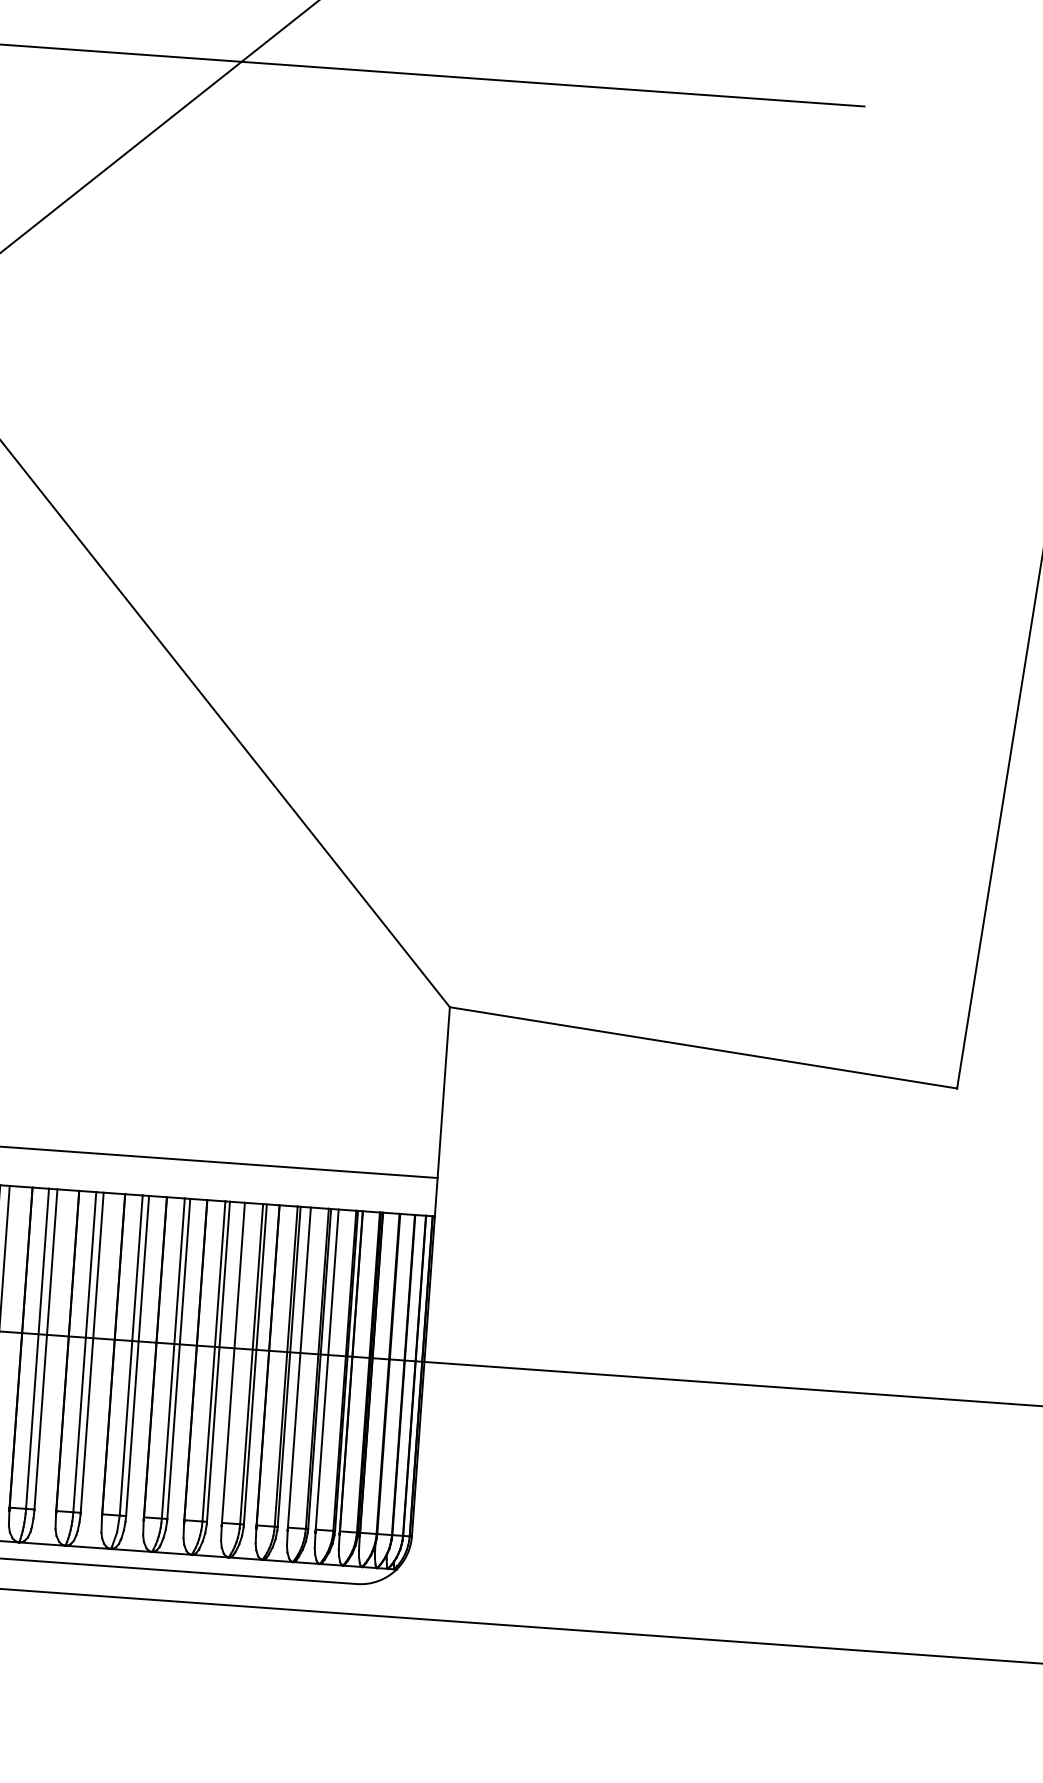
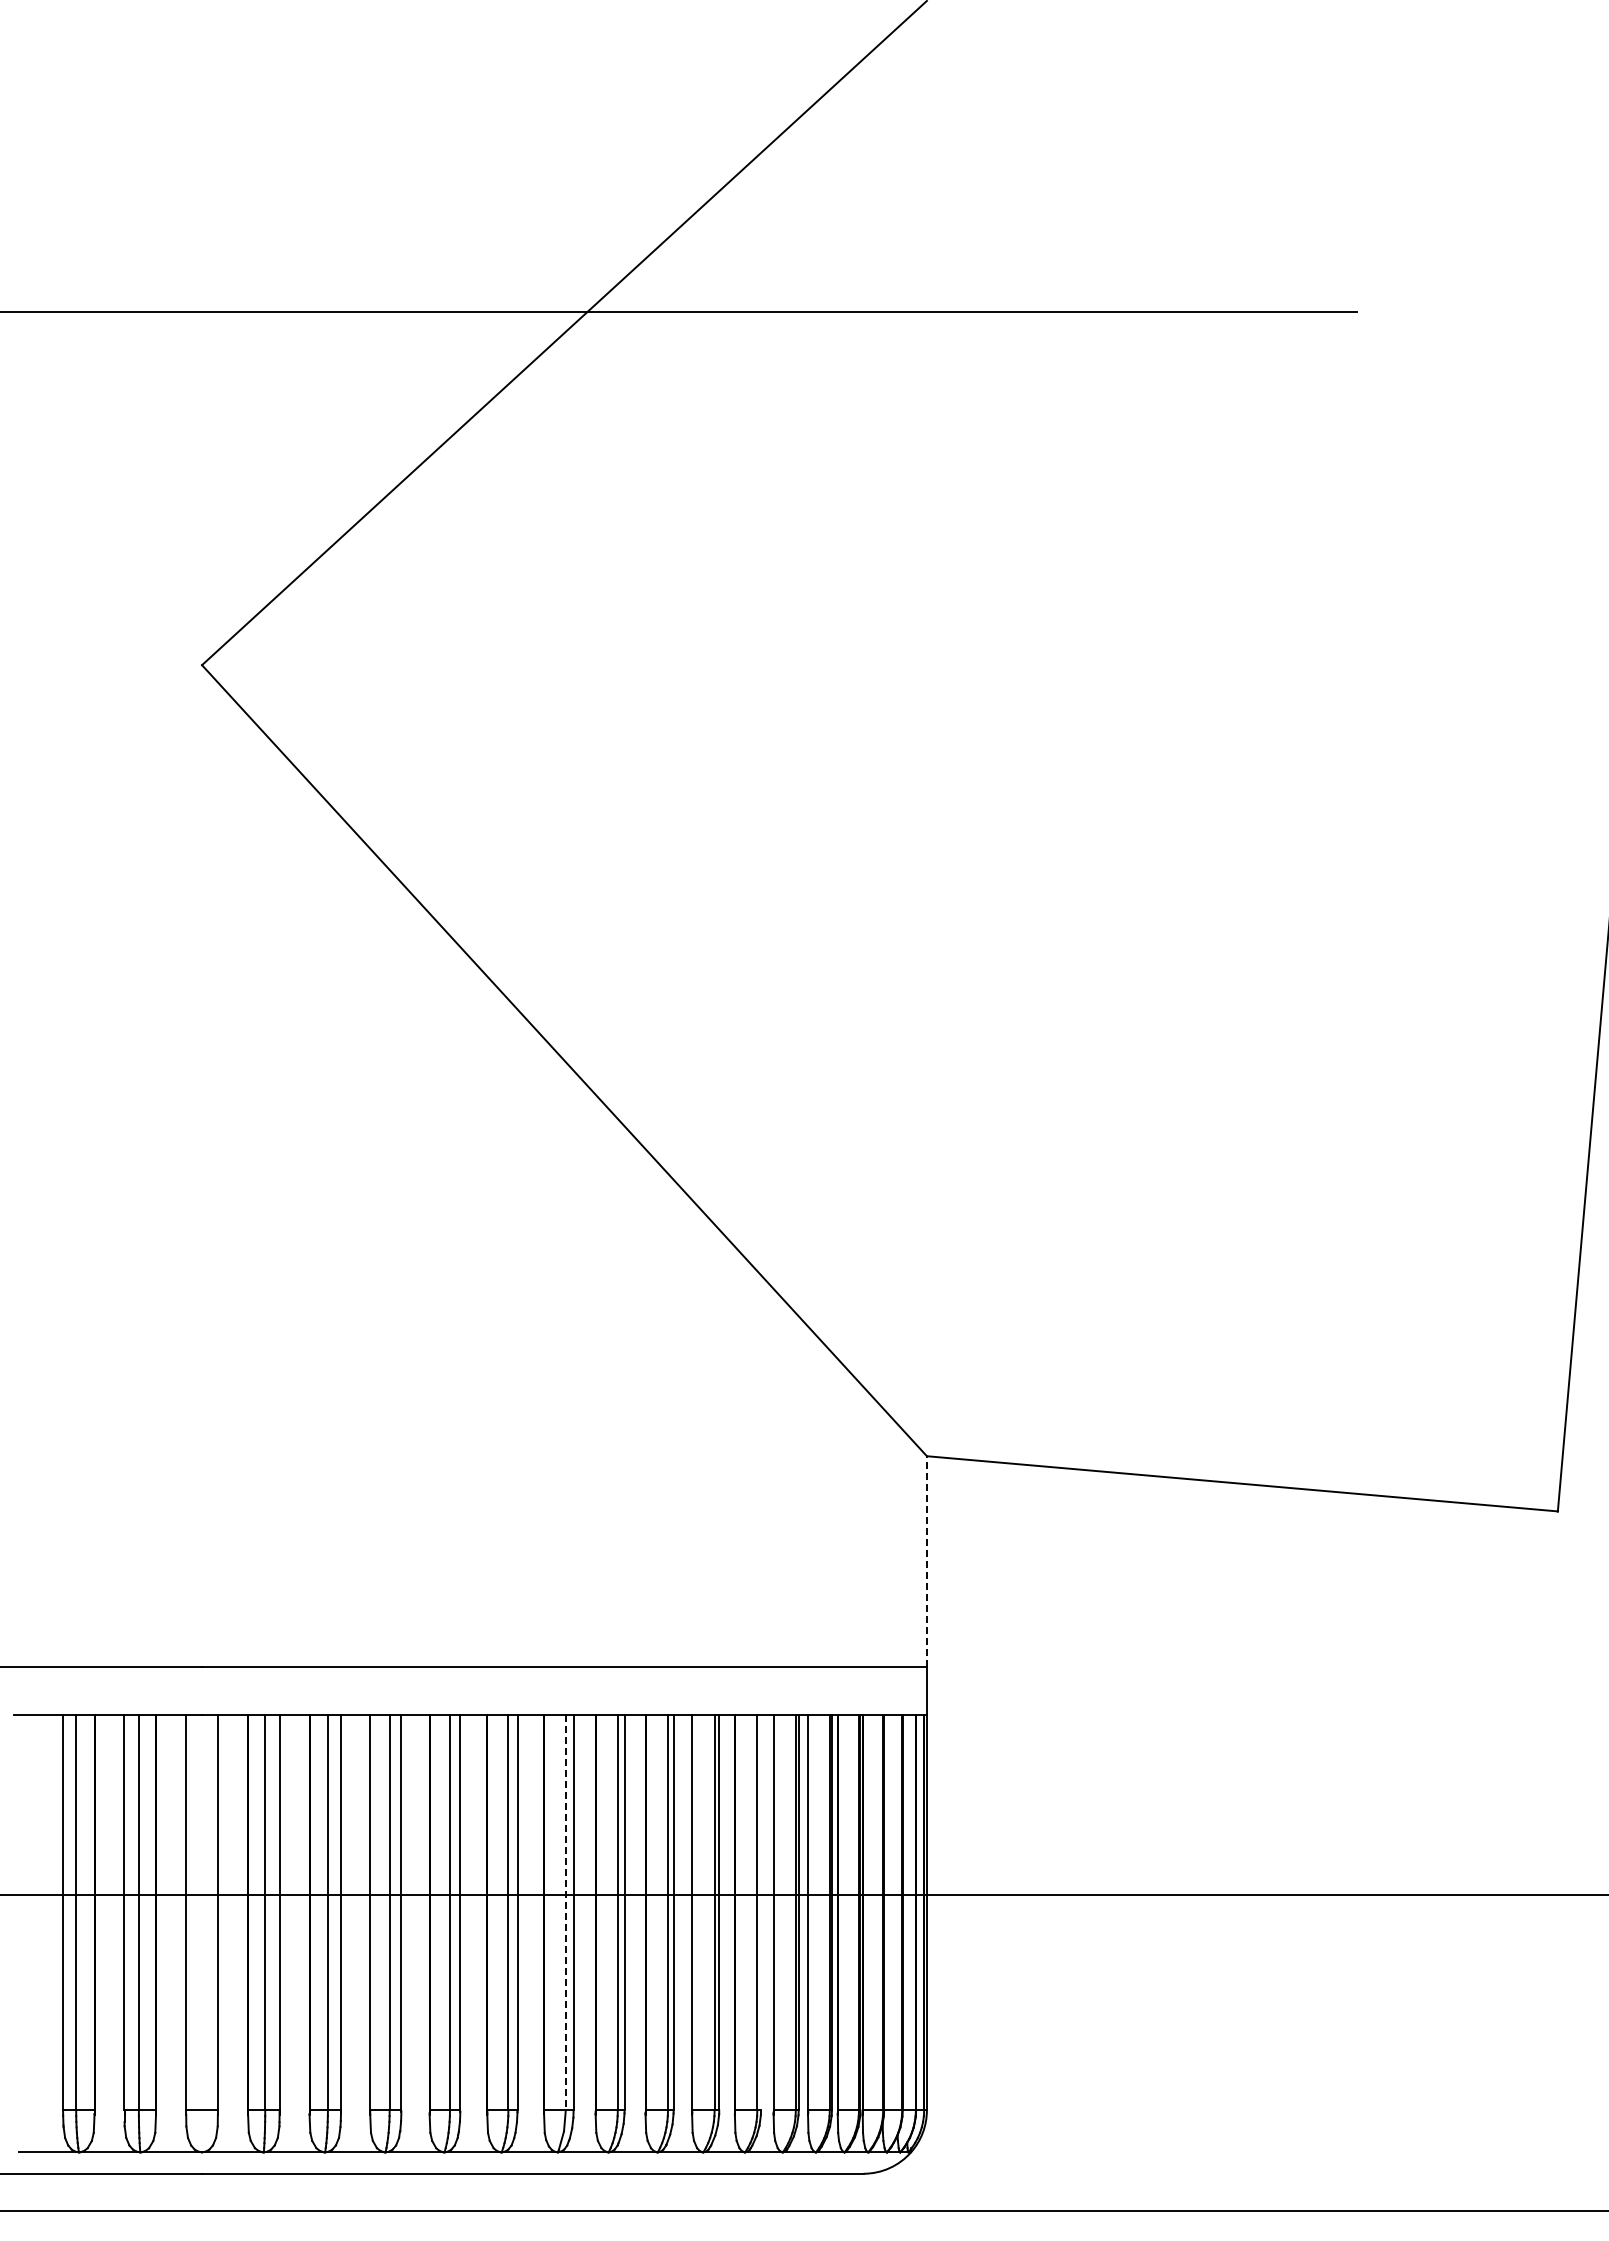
line: (443, 1092) -> (926, 1561), solid -> dashed
line: (131, 1355) -> (565, 1912), solid -> dashed
line: (289, 1366) -> (761, 1912), removed

